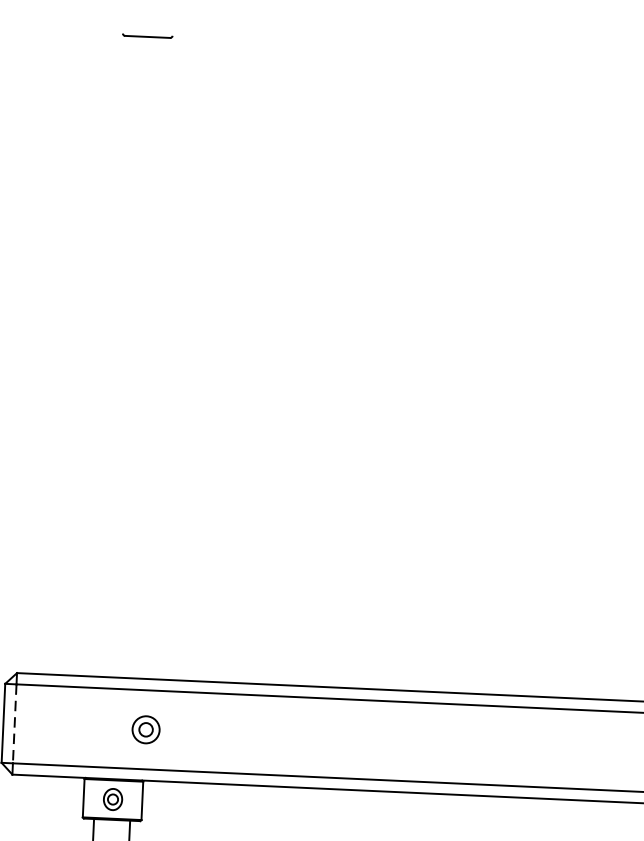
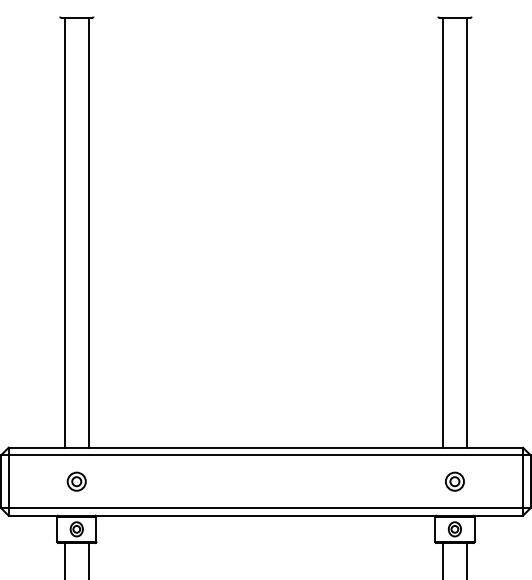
line: (114, 355) -> (64, 232), added
line: (150, 357) -> (88, 232), added
line: (14, 725) -> (8, 482), dashed -> solid
part: (145, 729) -> (76, 481), moved

